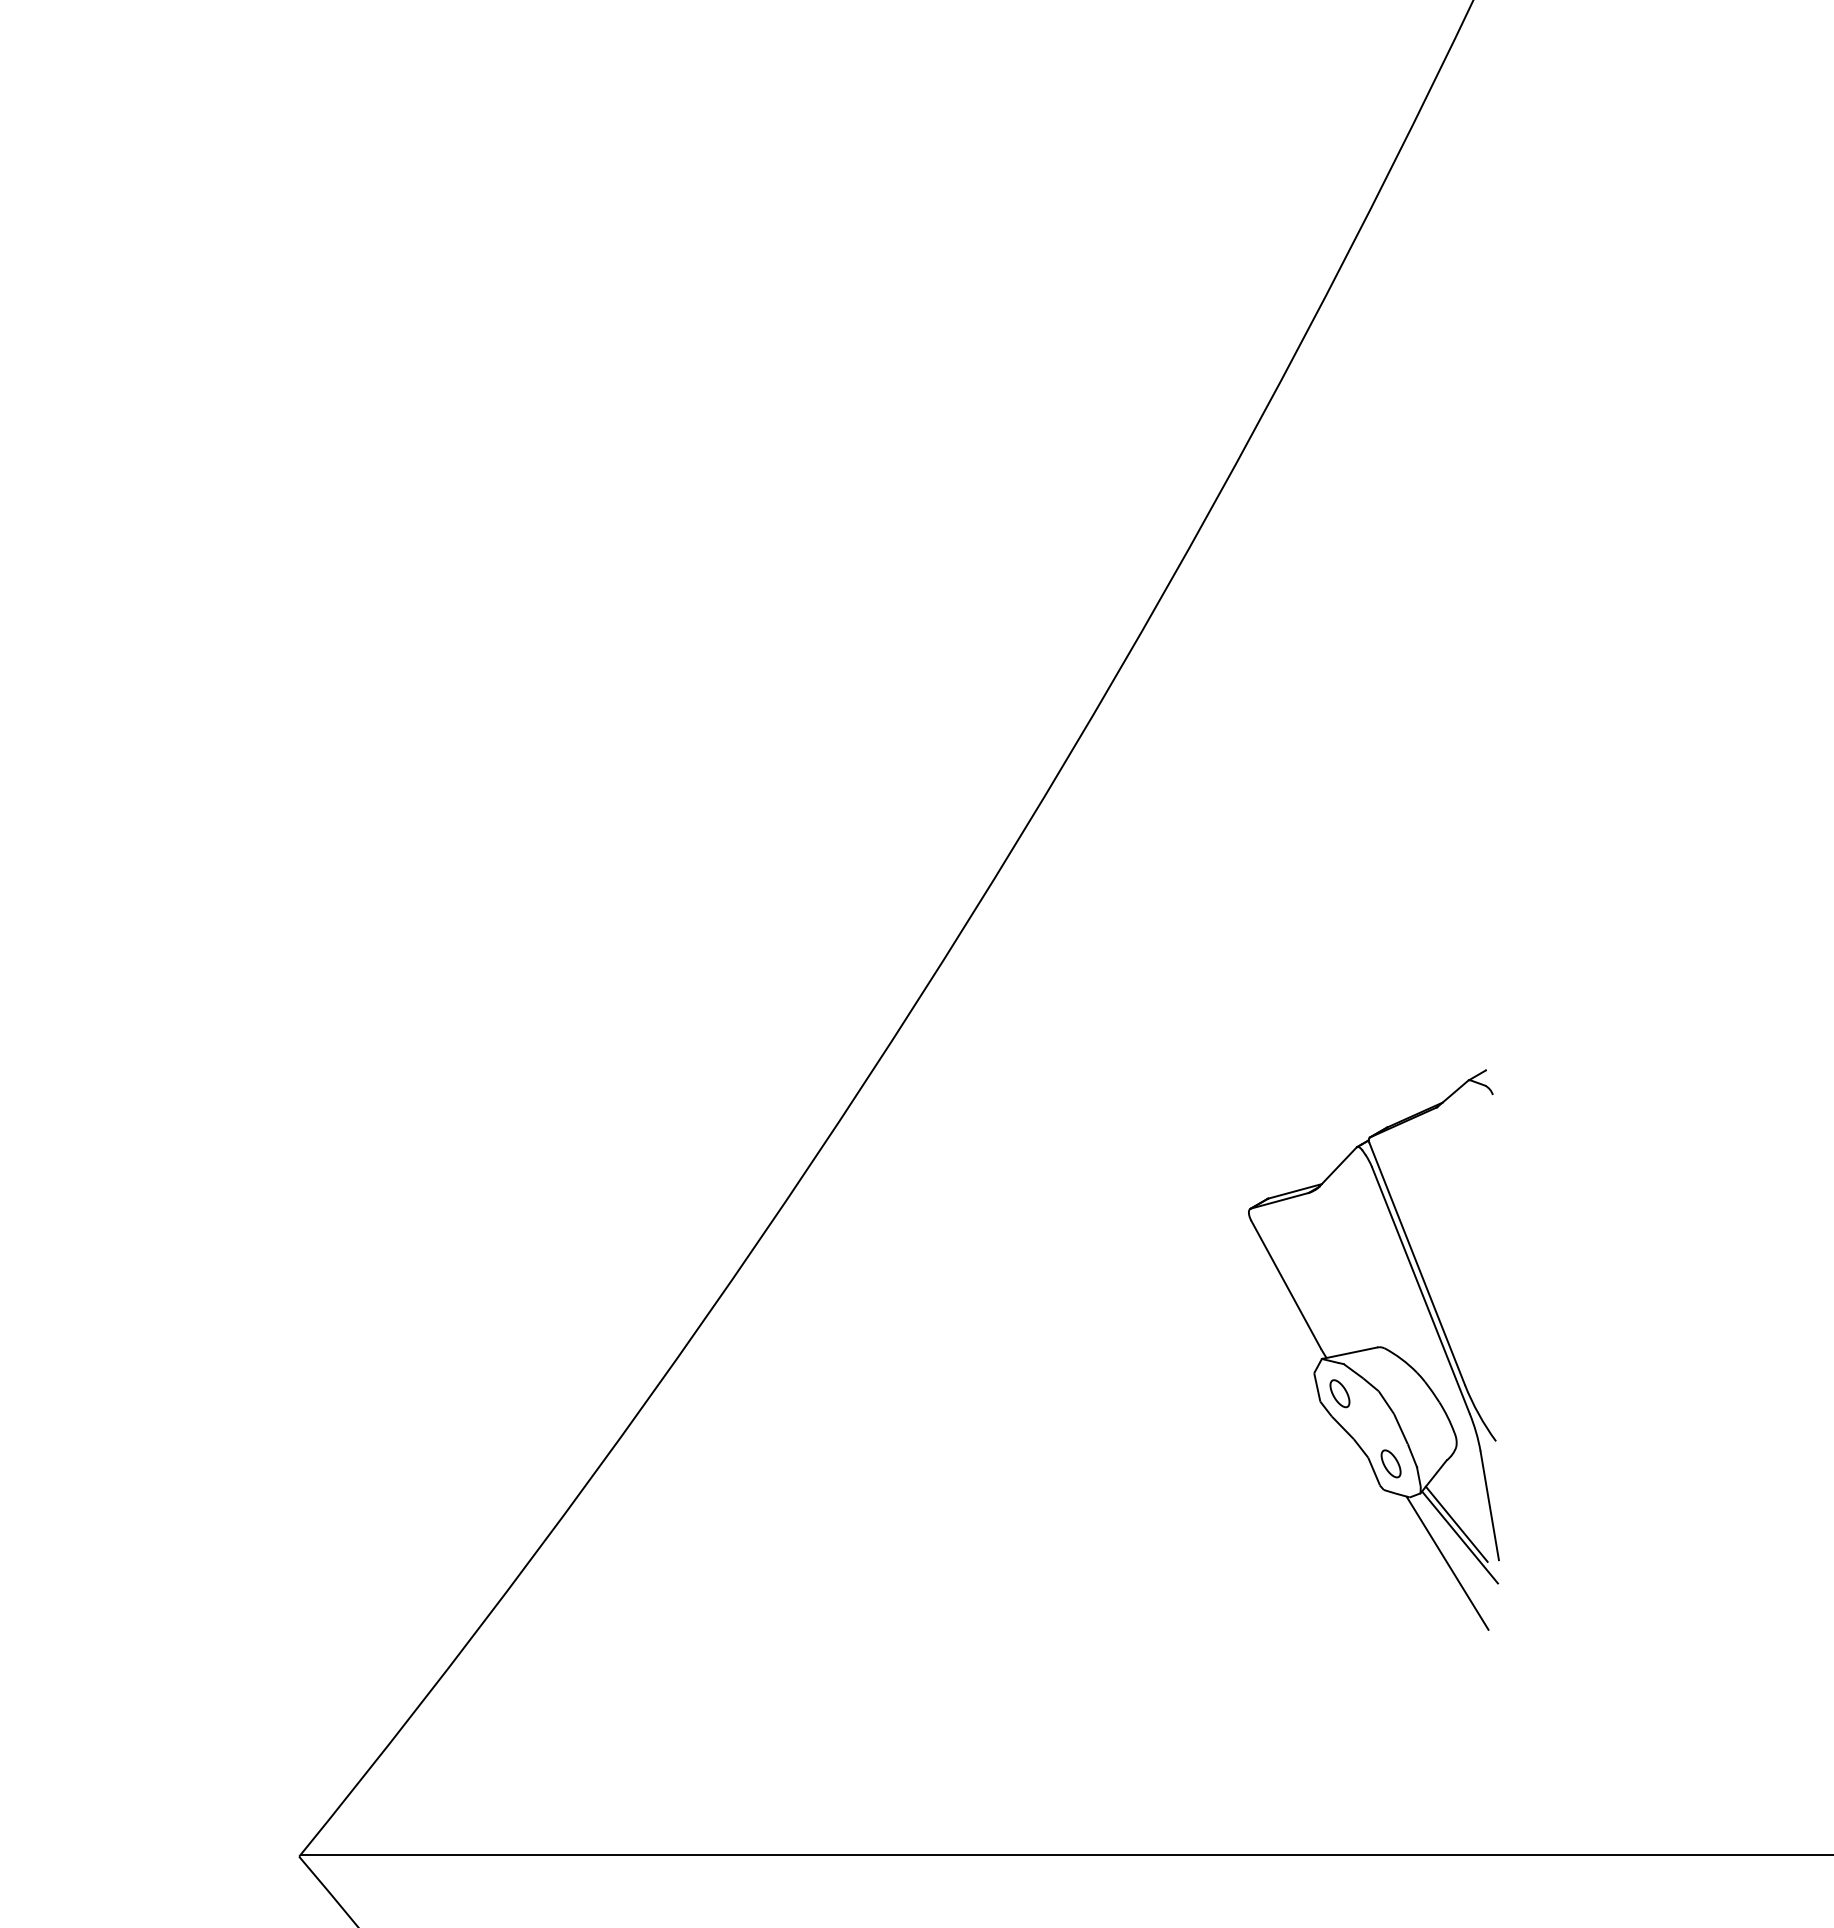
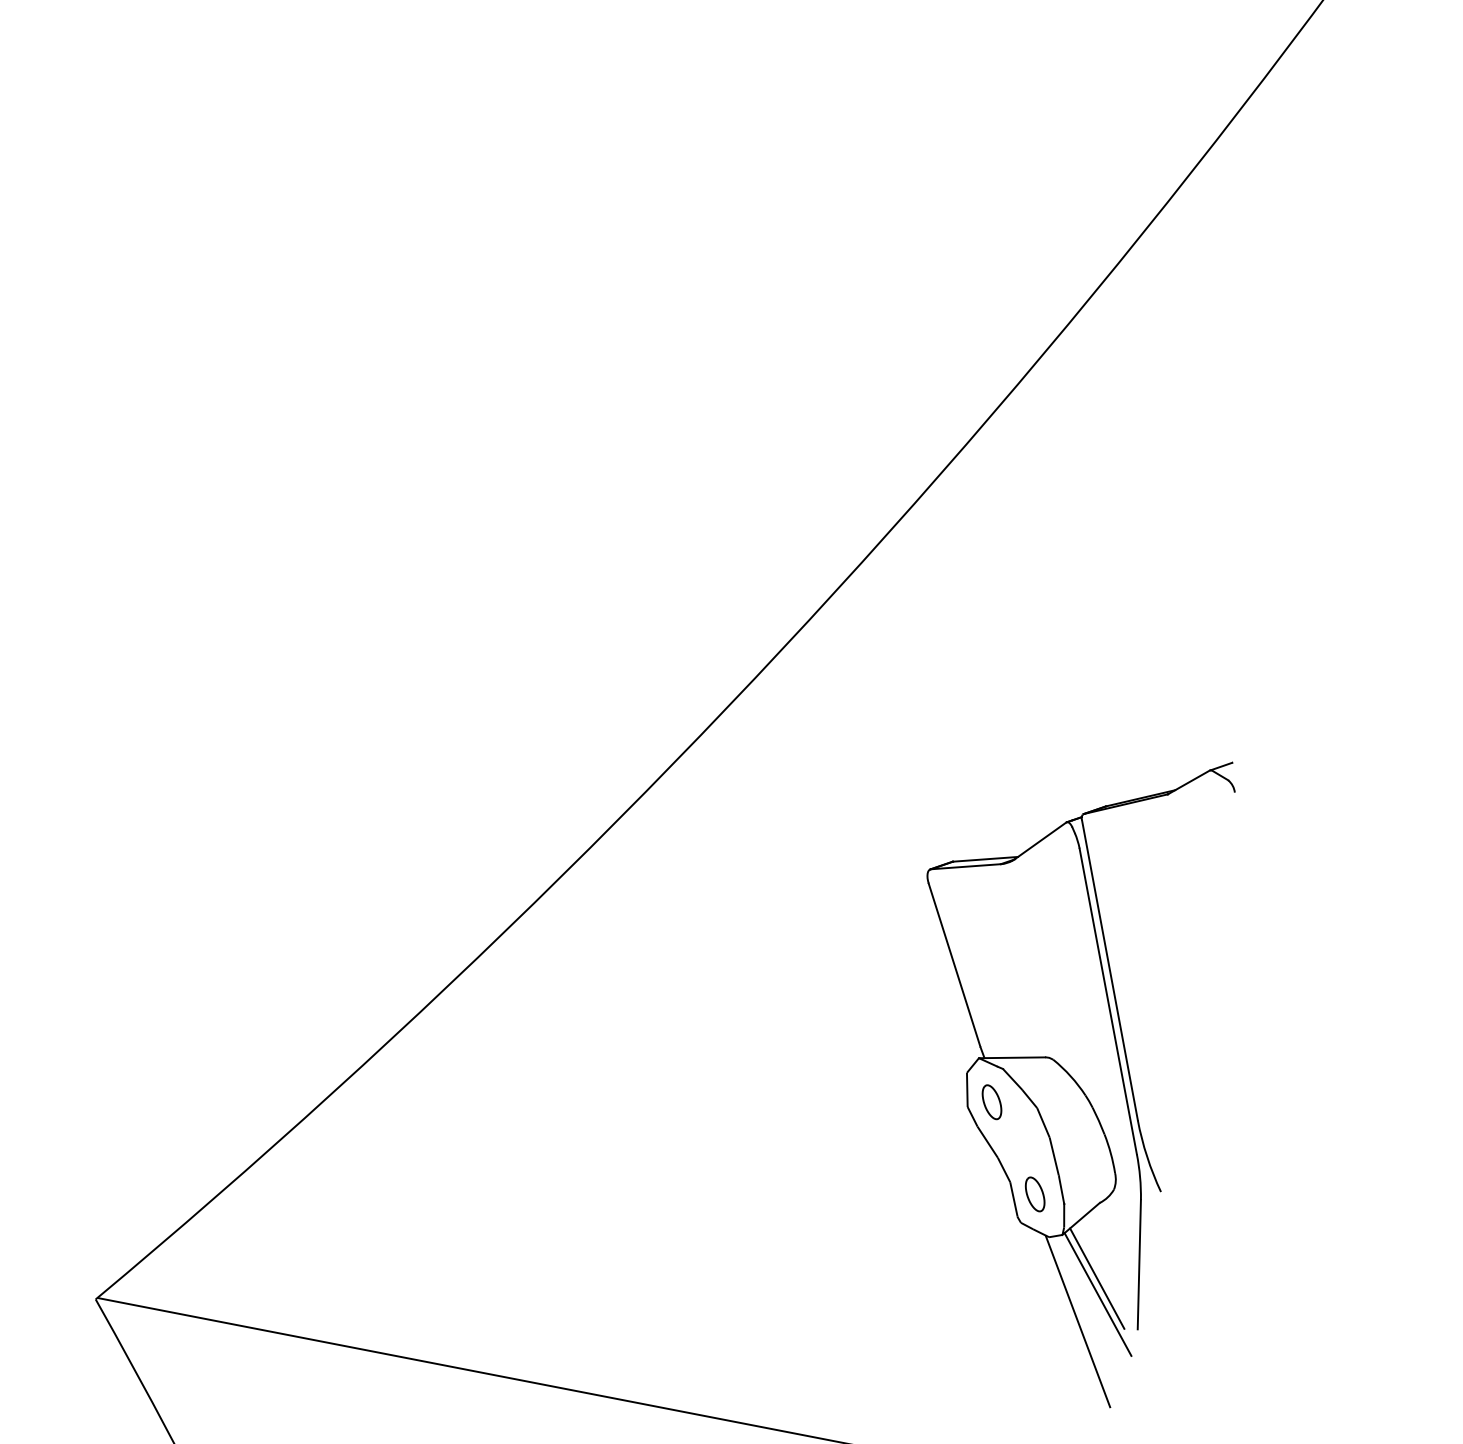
part: (1373, 1349) -> (1040, 1059), size x1.43

